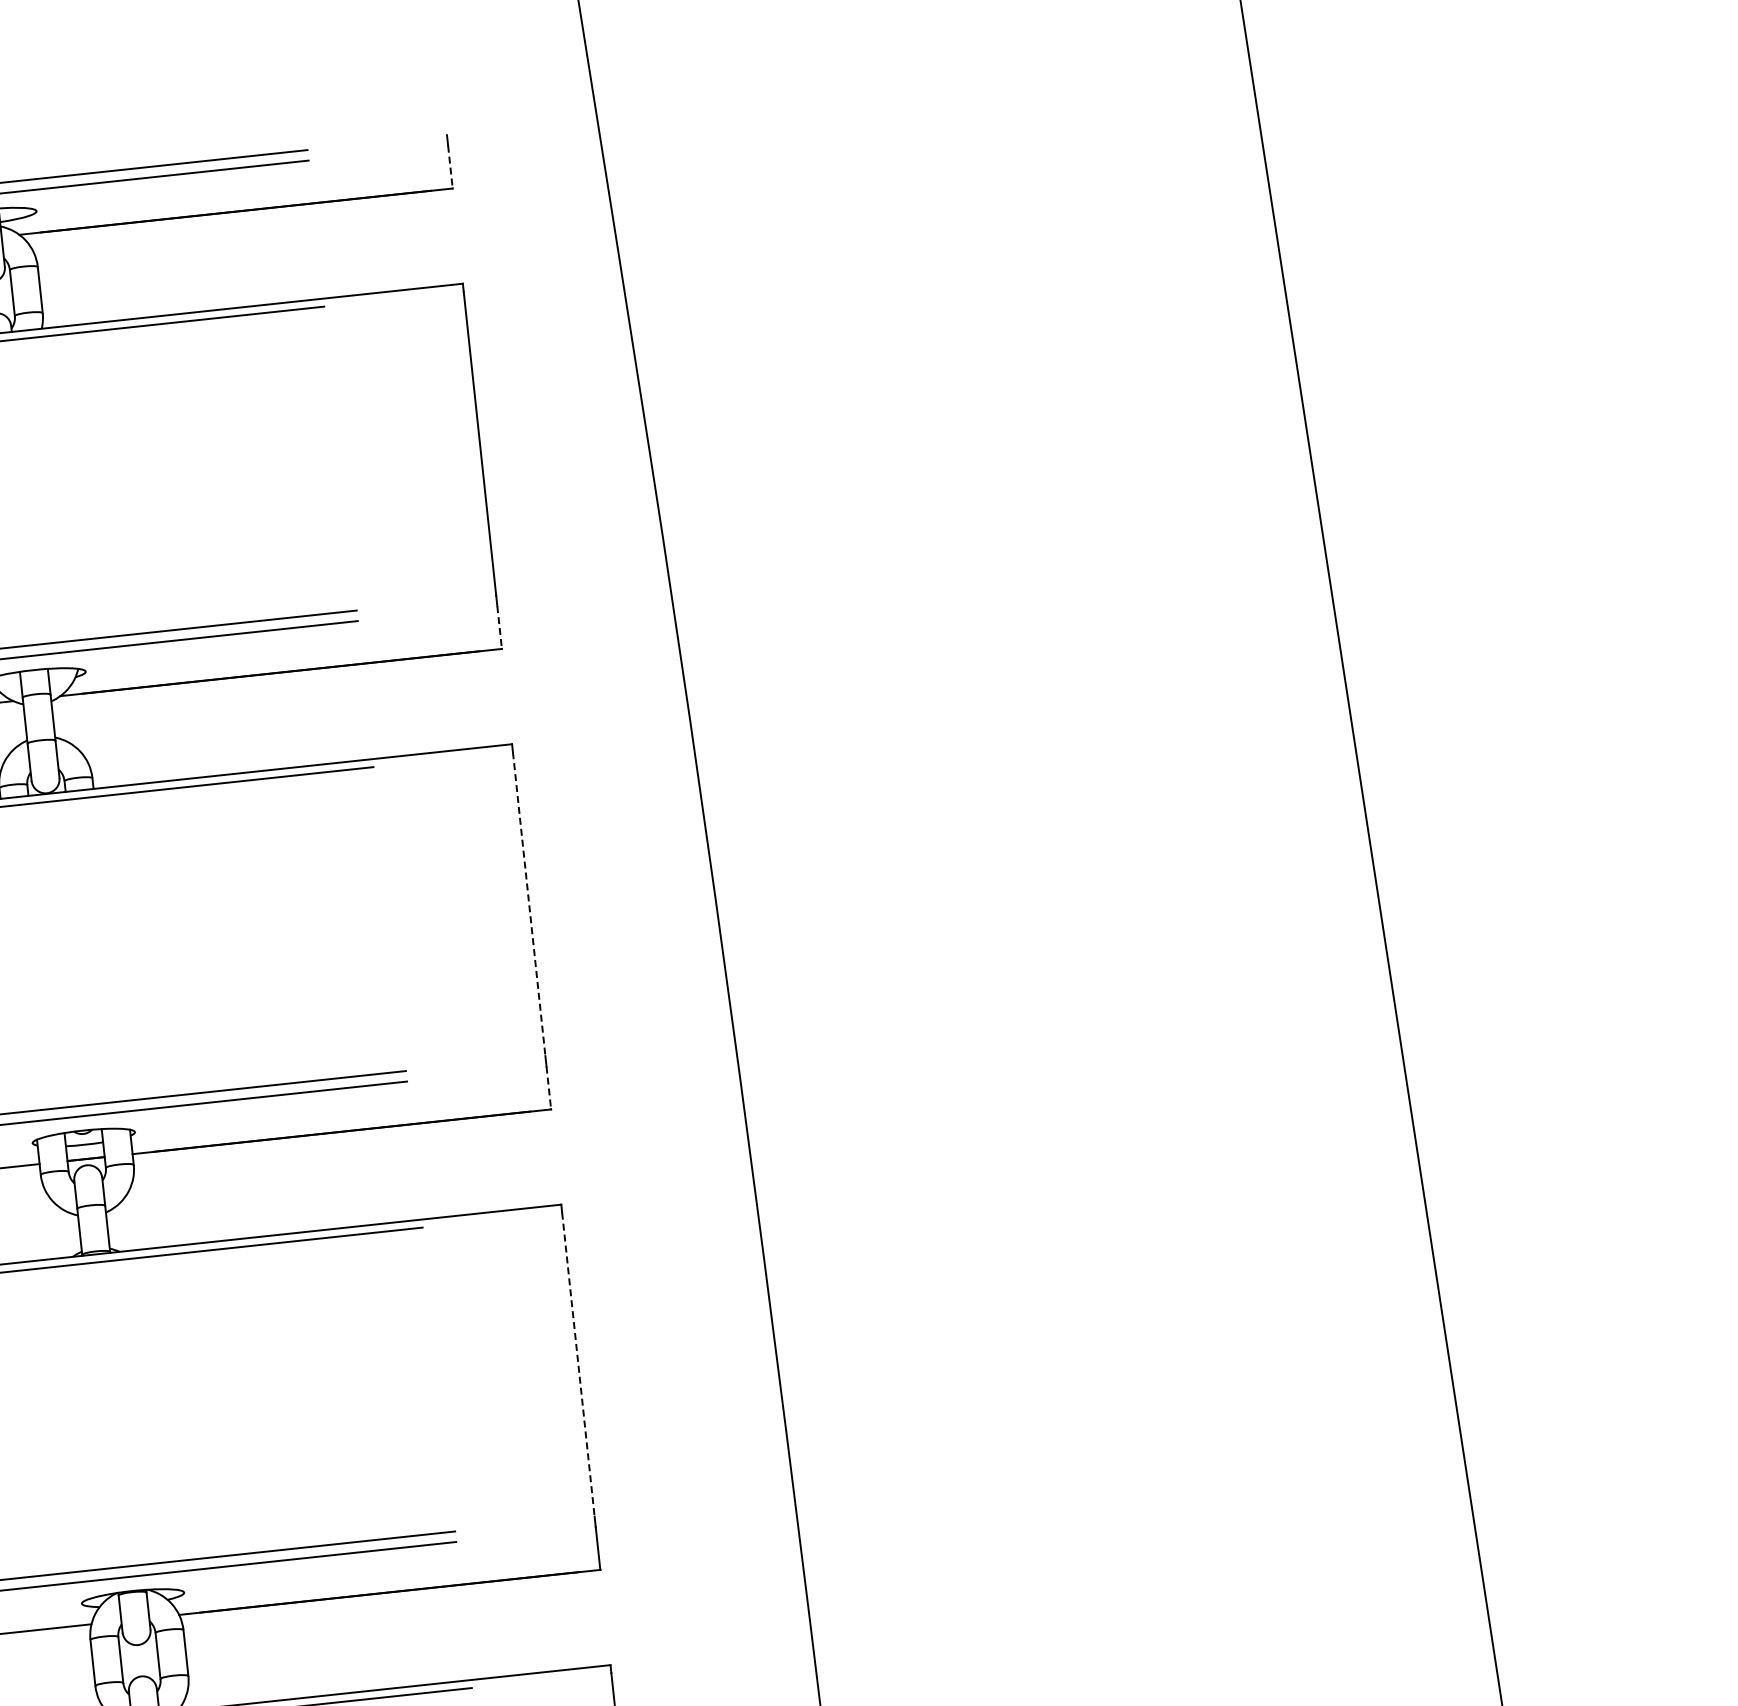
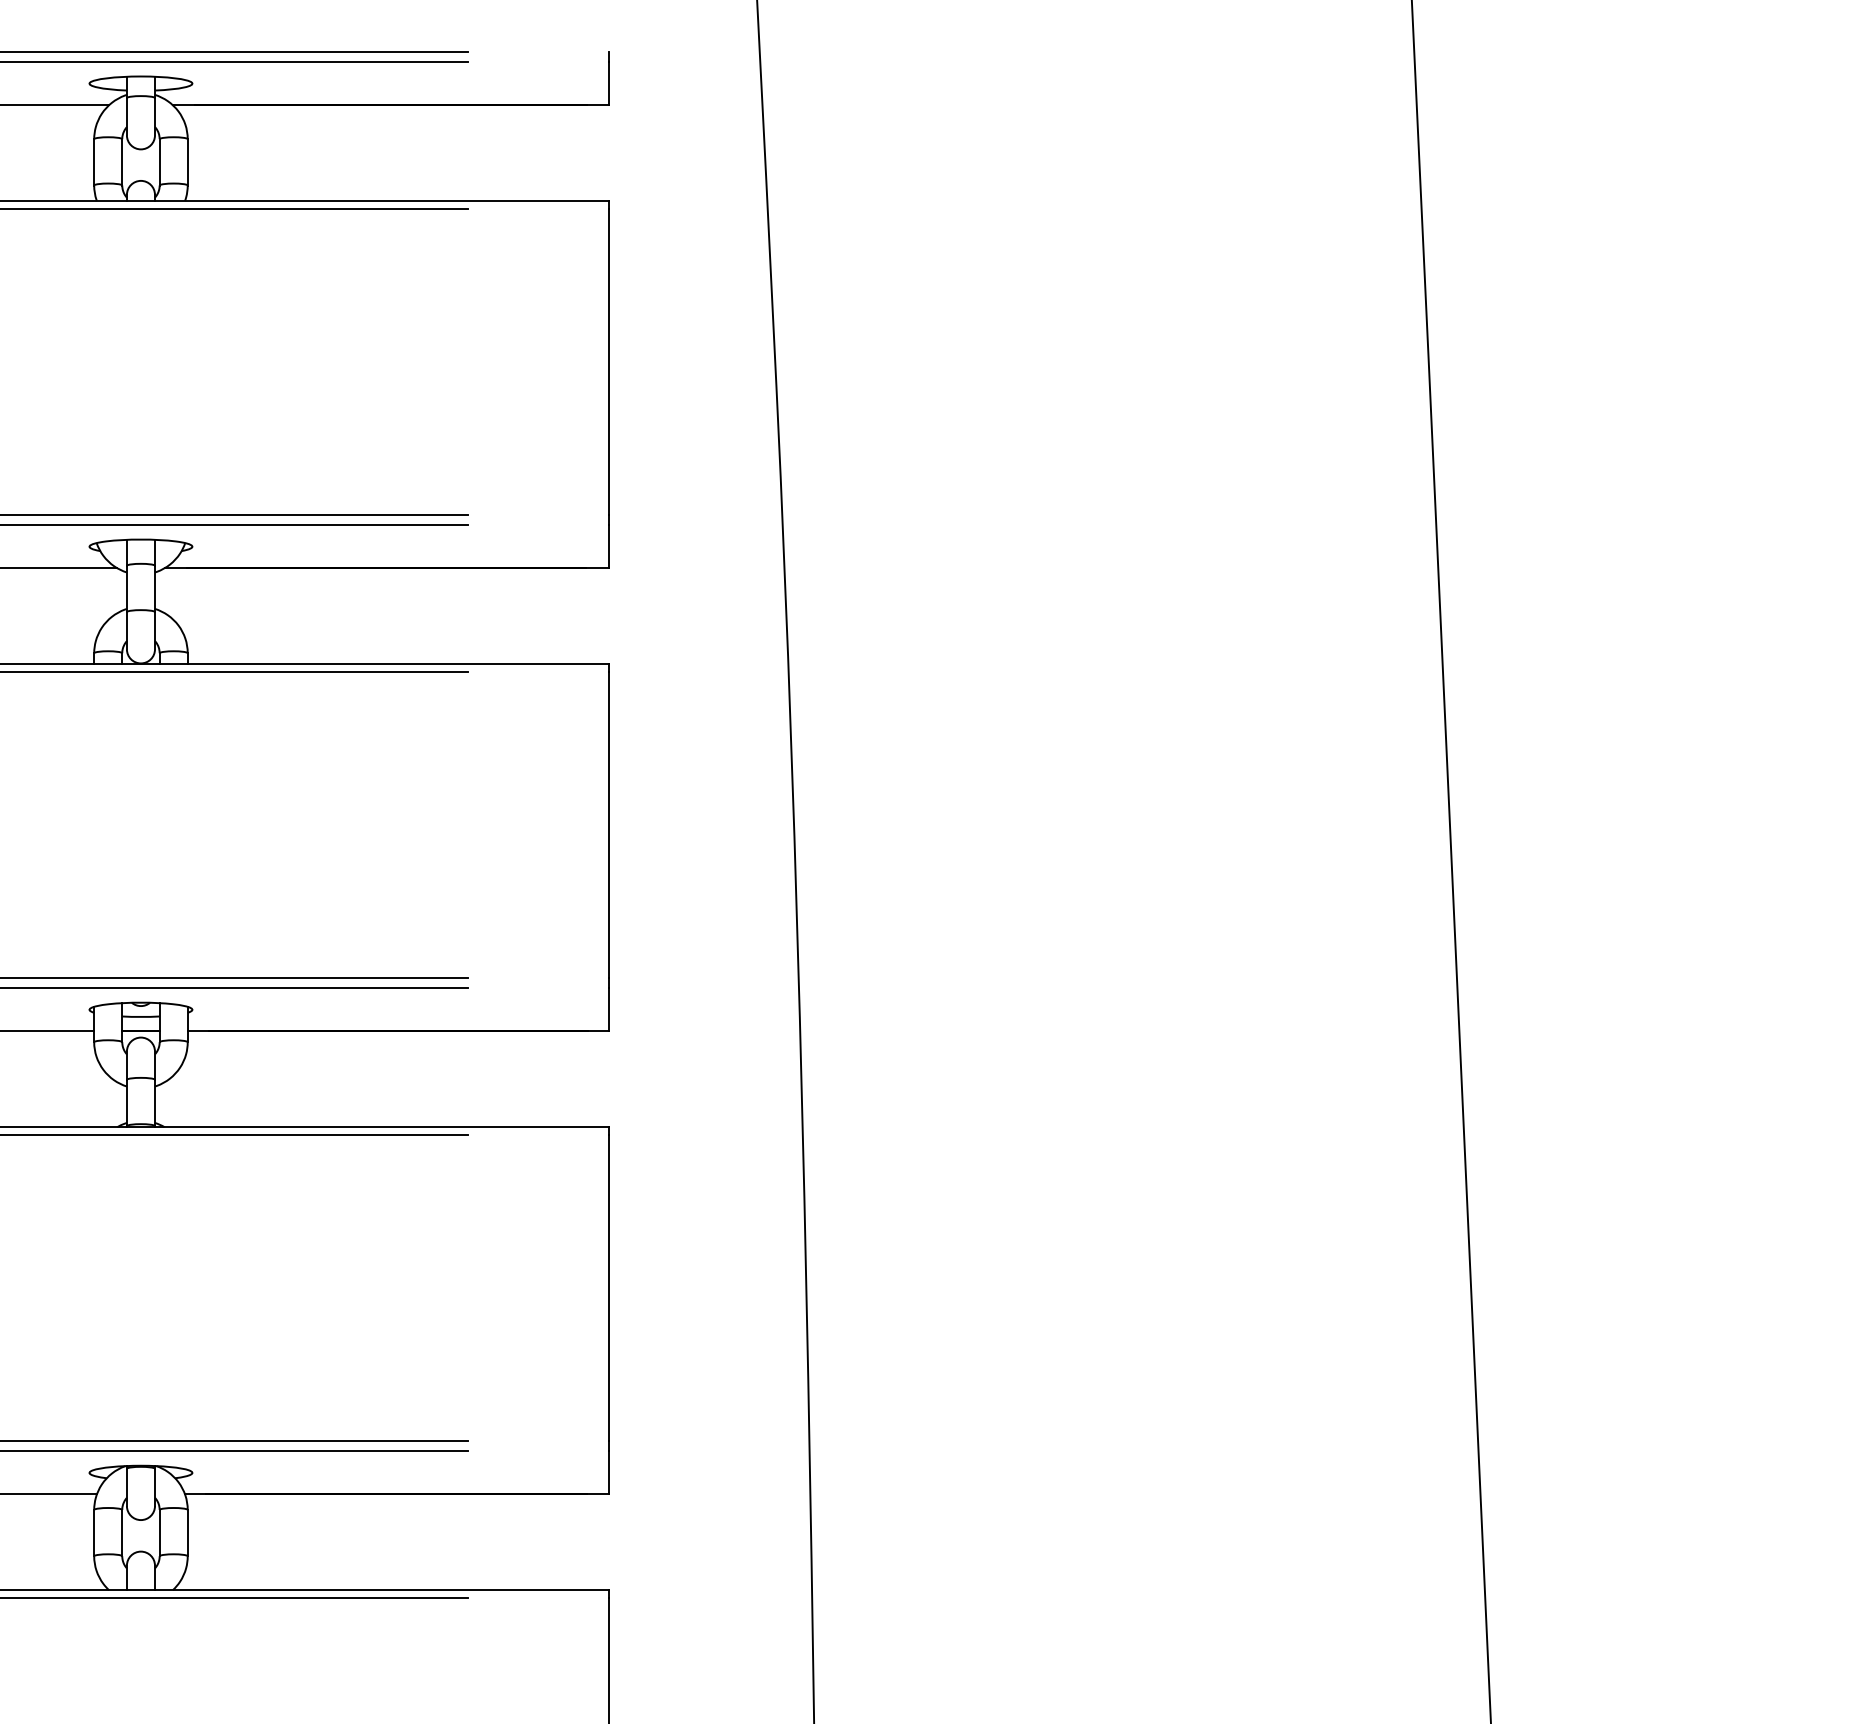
line: (450, 167) -> (608, 84), dashed -> solid
line: (499, 628) -> (608, 547), dashed -> solid
line: (529, 903) -> (608, 824), dashed -> solid
line: (548, 1088) -> (608, 1010), dashed -> solid
line: (578, 1365) -> (608, 1288), dashed -> solid

